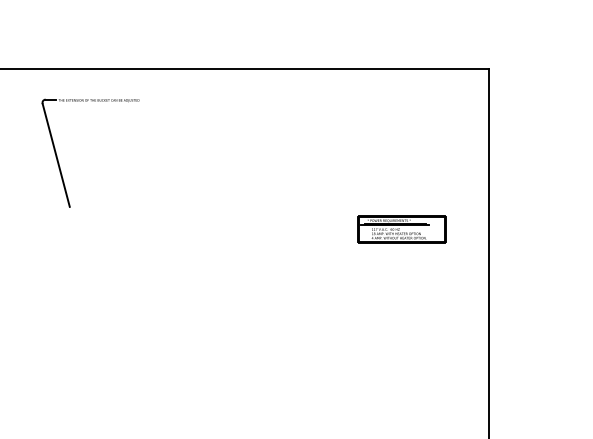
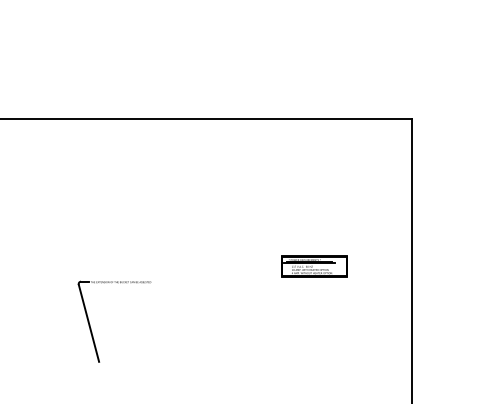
part: (59, 162) -> (91, 328), moved
part: (402, 229) -> (314, 266), moved

